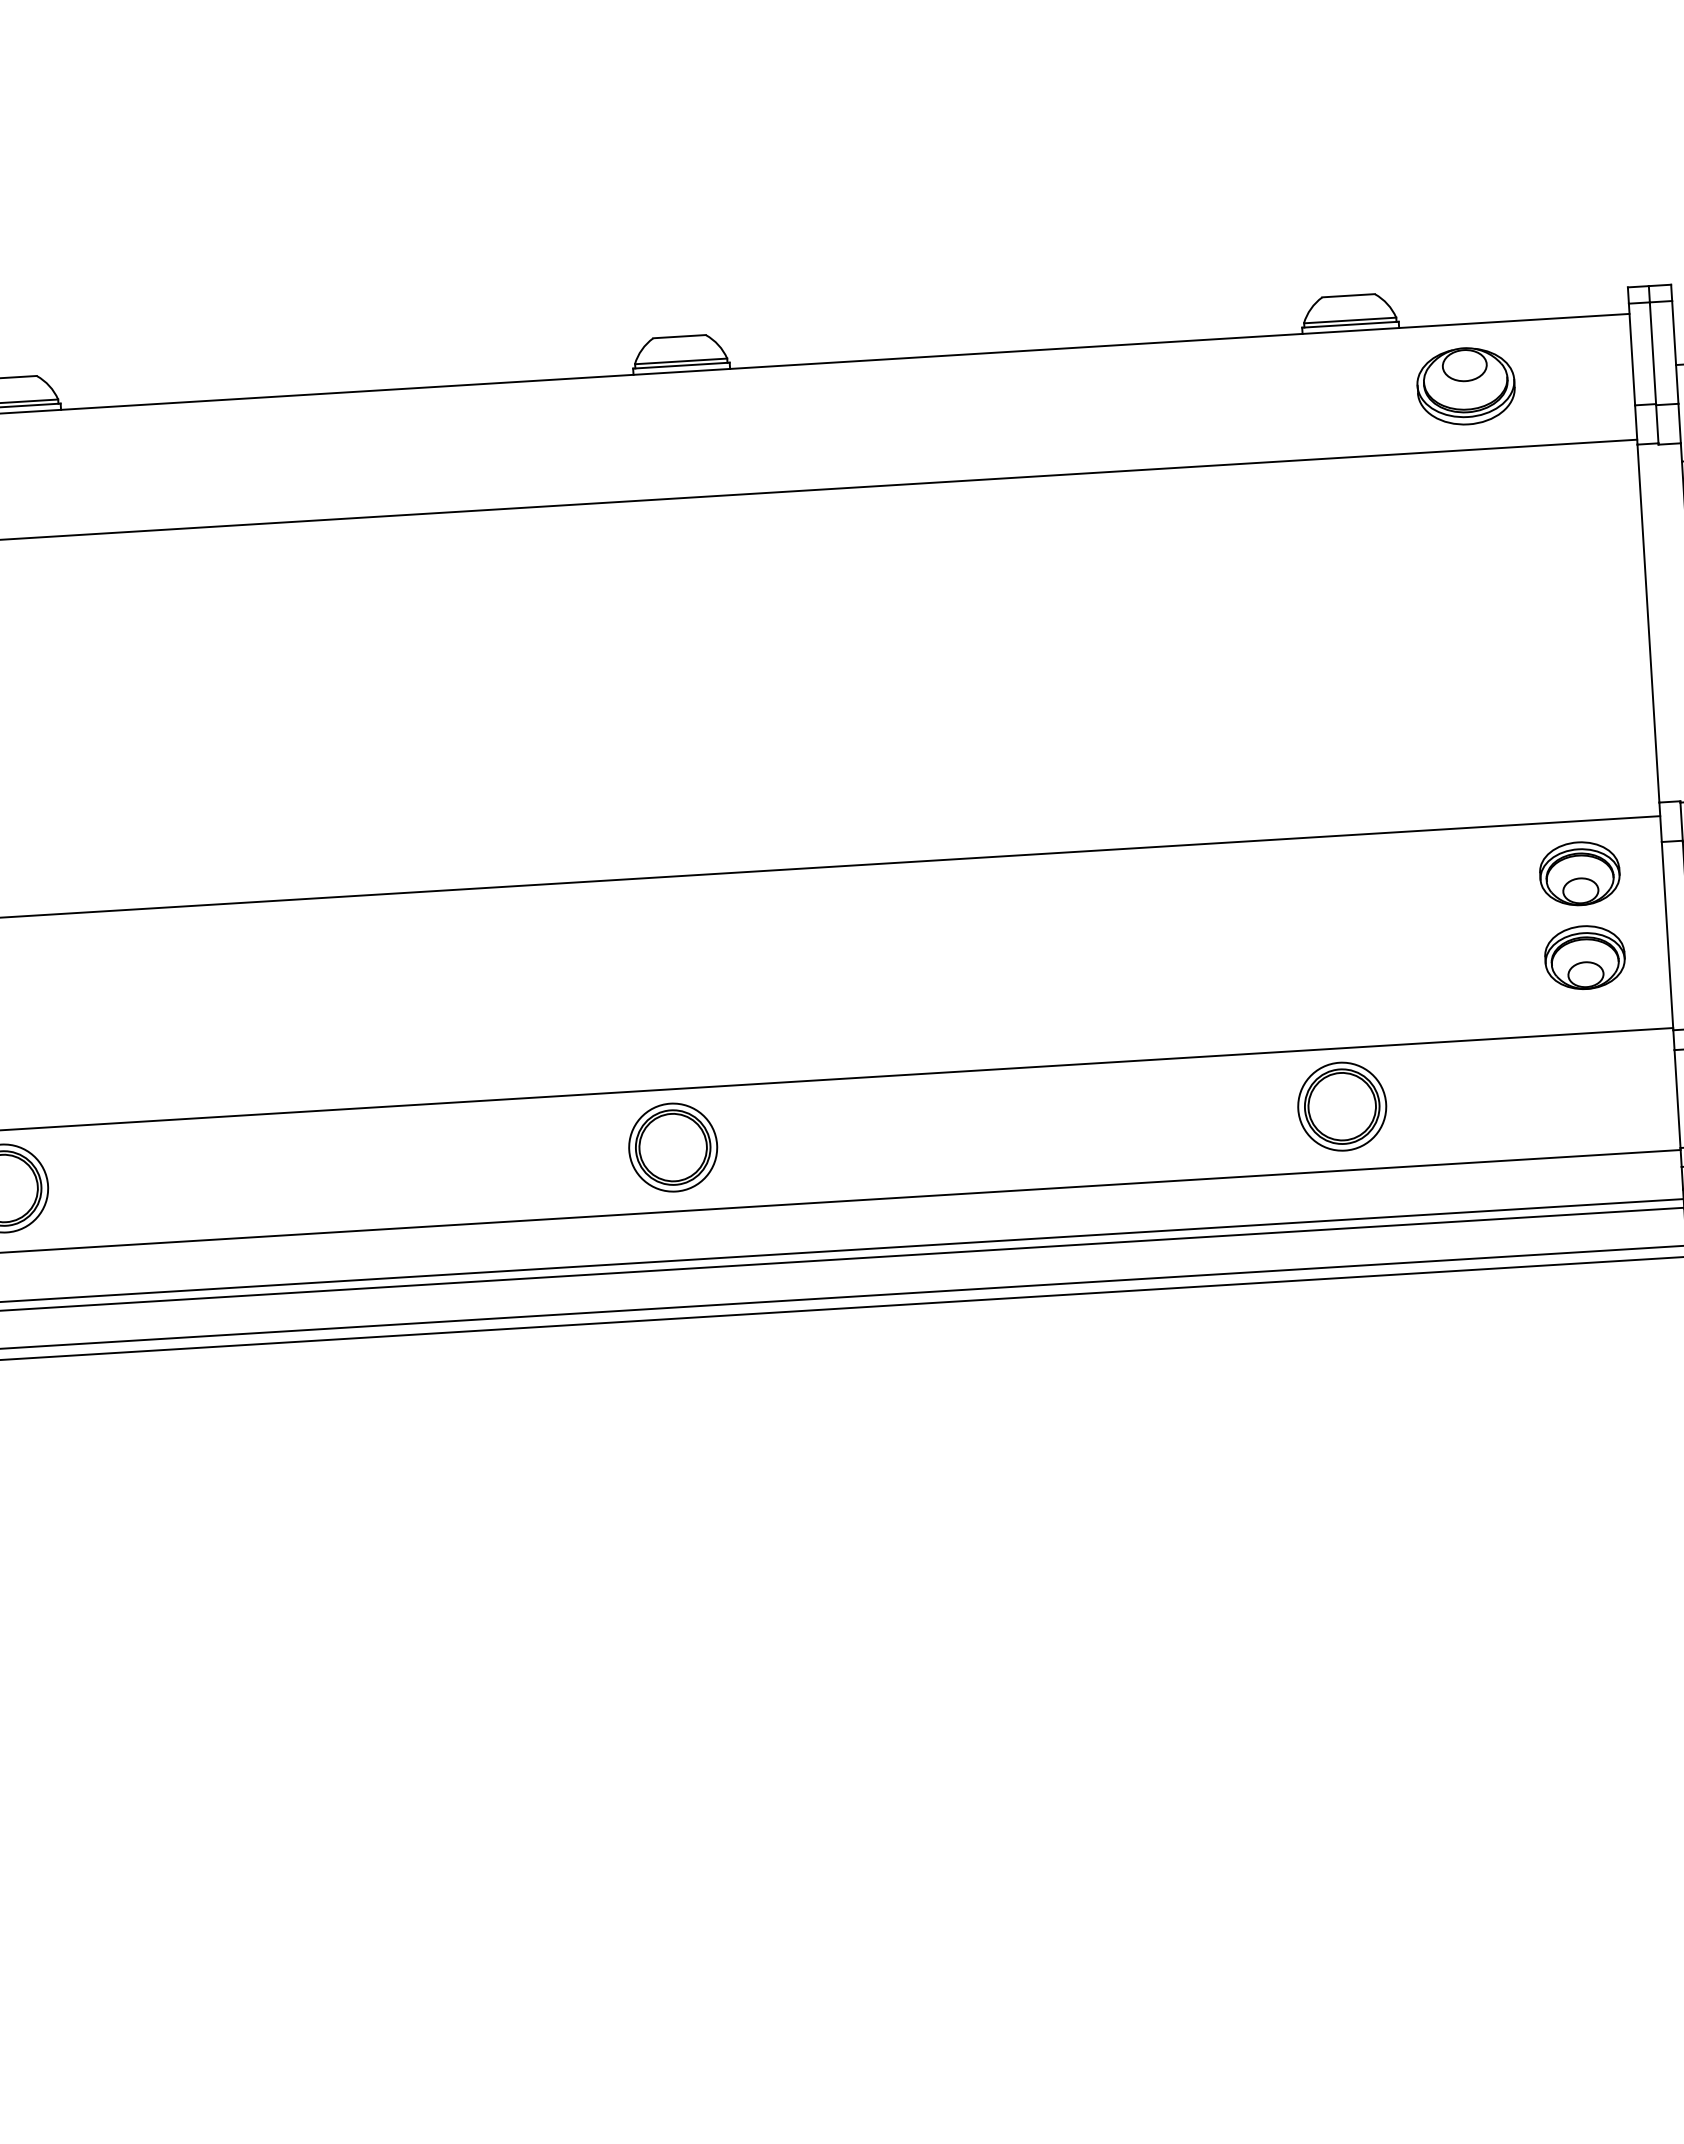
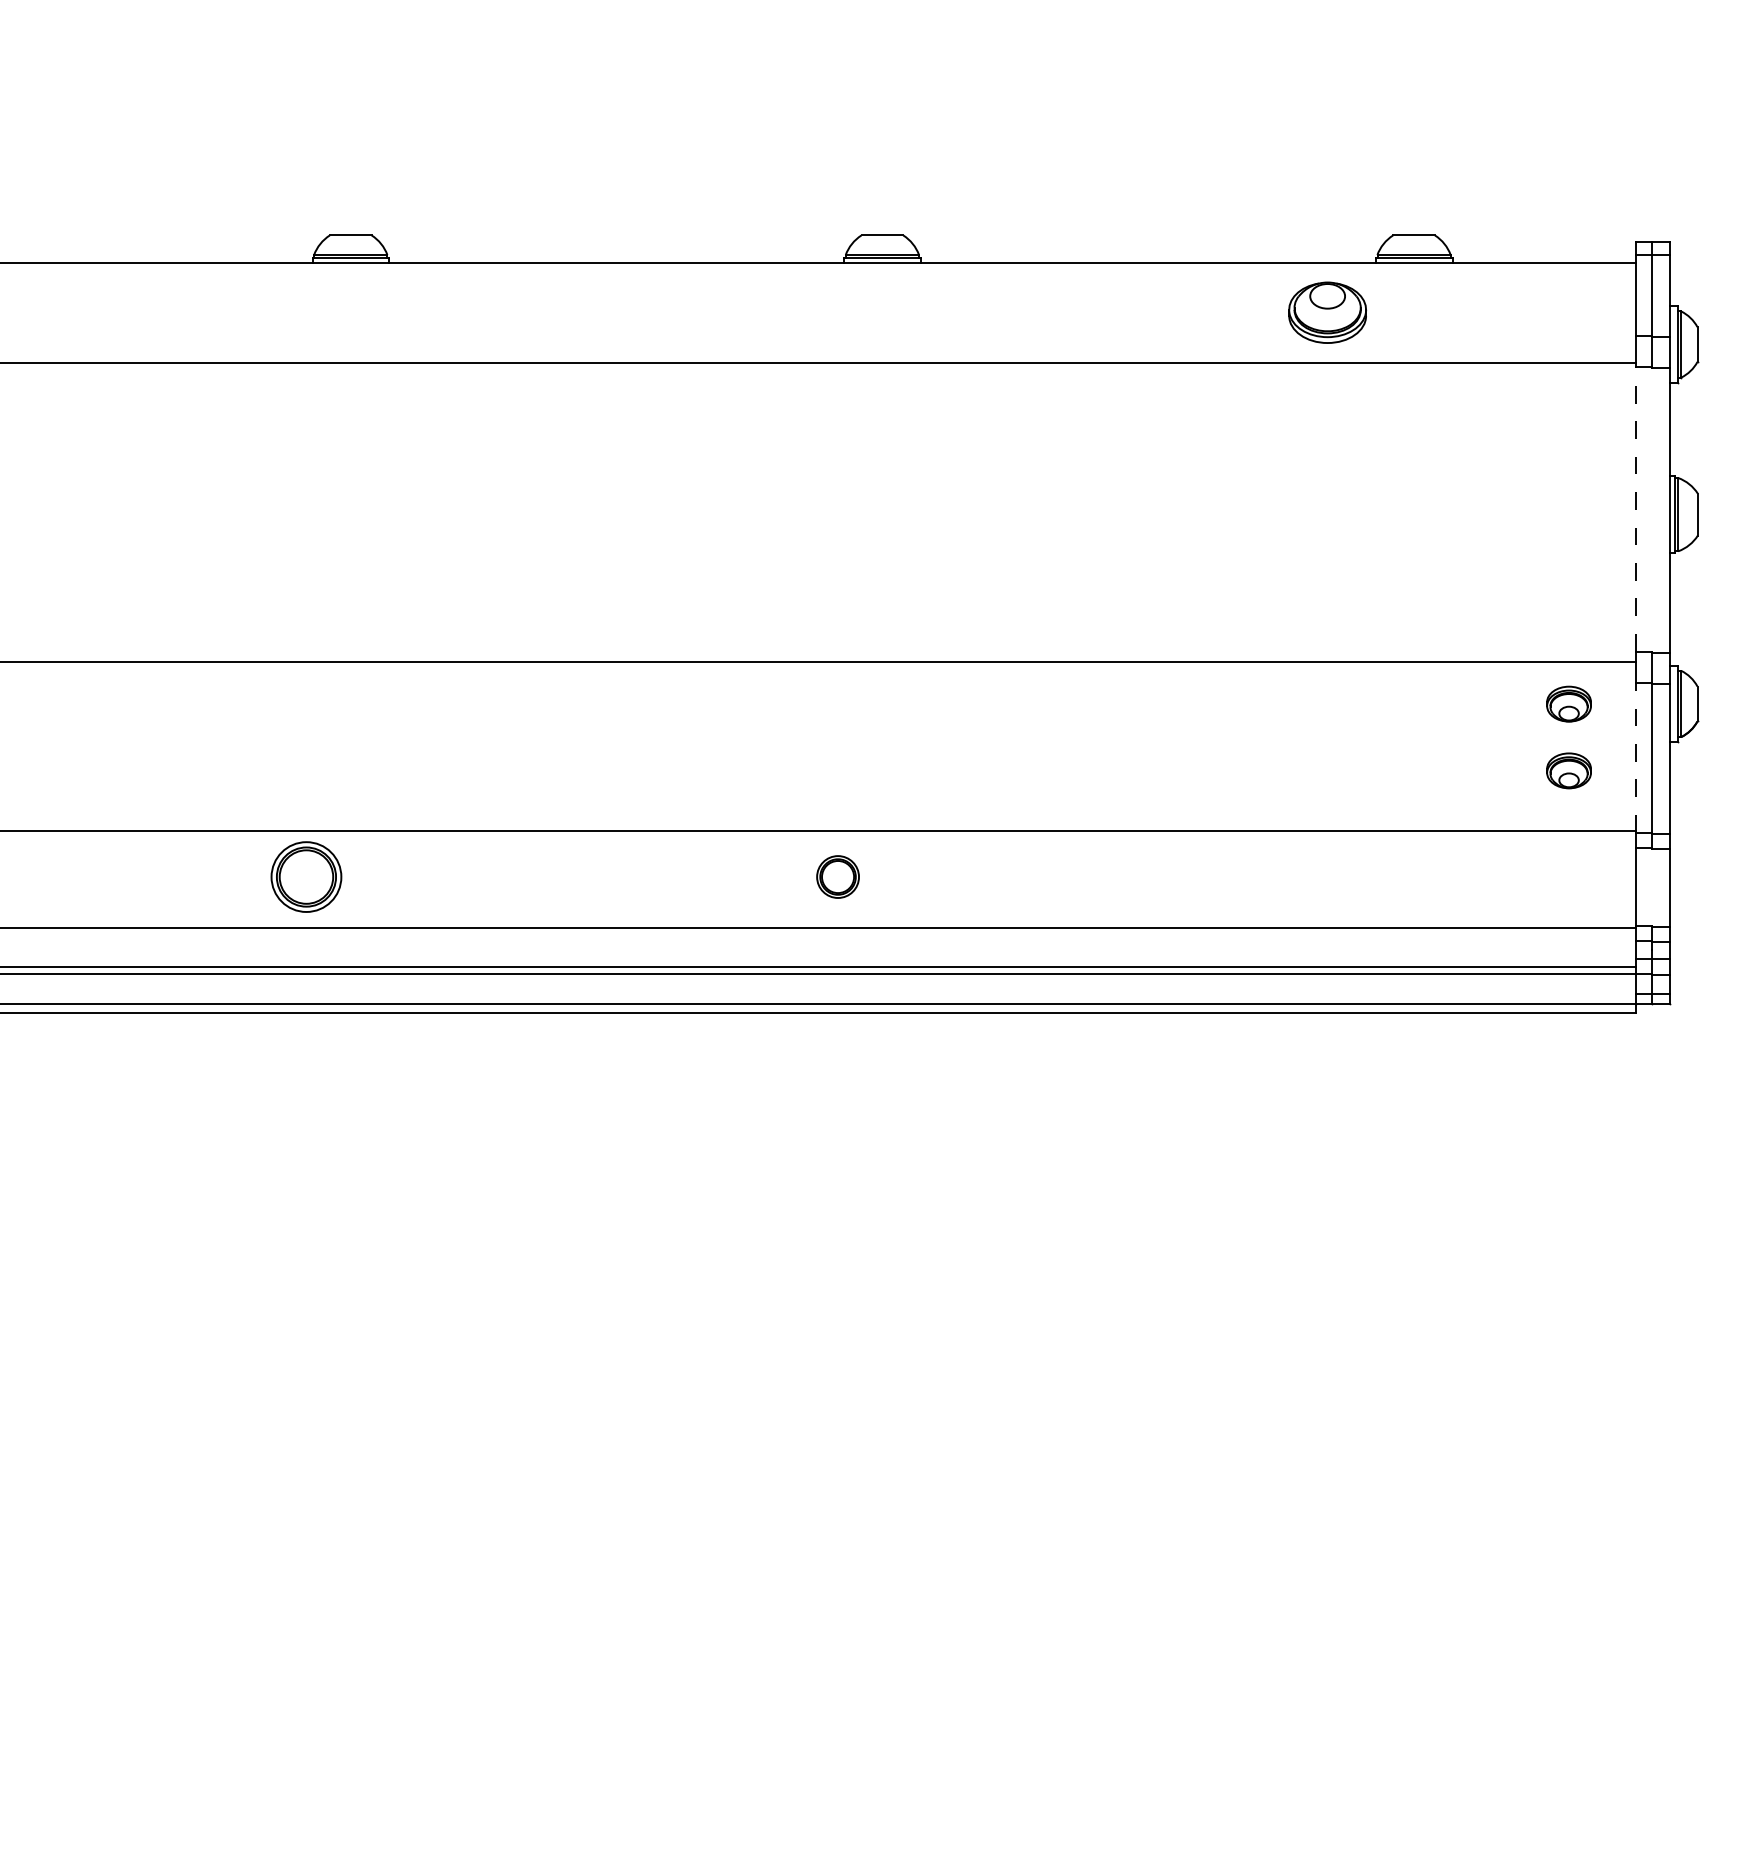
part: (1465, 385) -> (1327, 312), moved
line: (1648, 622) -> (1635, 508), solid -> dashed
part: (1578, 872) -> (1568, 703), size x0.7
line: (1667, 935) -> (1635, 757), solid -> dashed
part: (1584, 957) -> (1568, 770), size x0.7
part: (1341, 1105) -> (1369, 876), removed
part: (672, 1146) -> (837, 876), size x0.6

